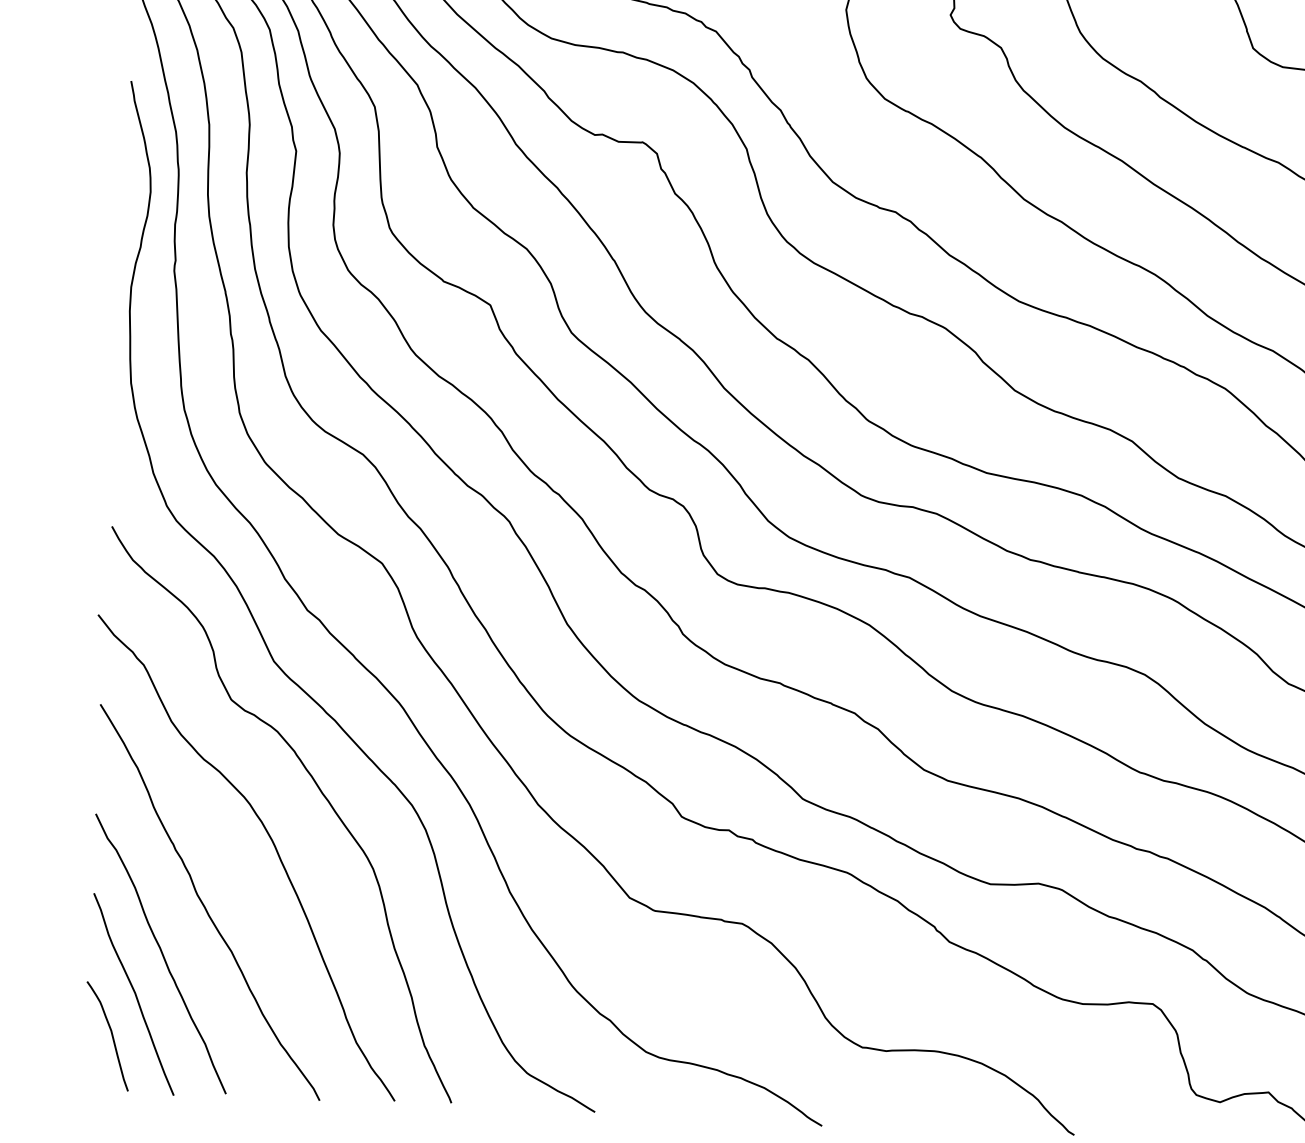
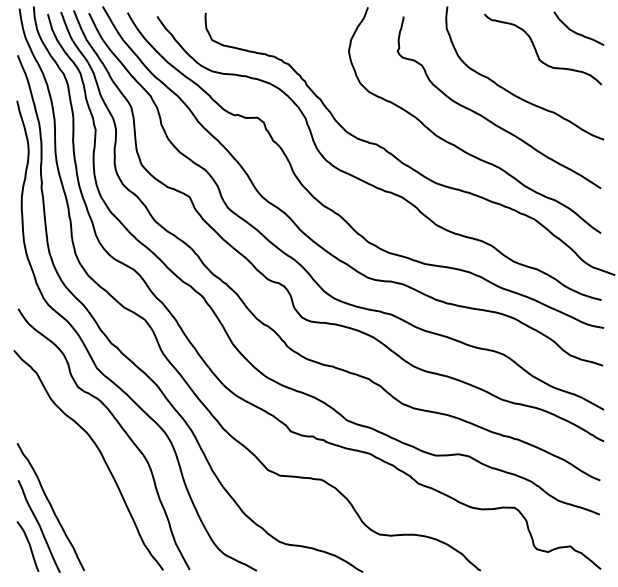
curve: (205, 903) -> (70, 482), removed

